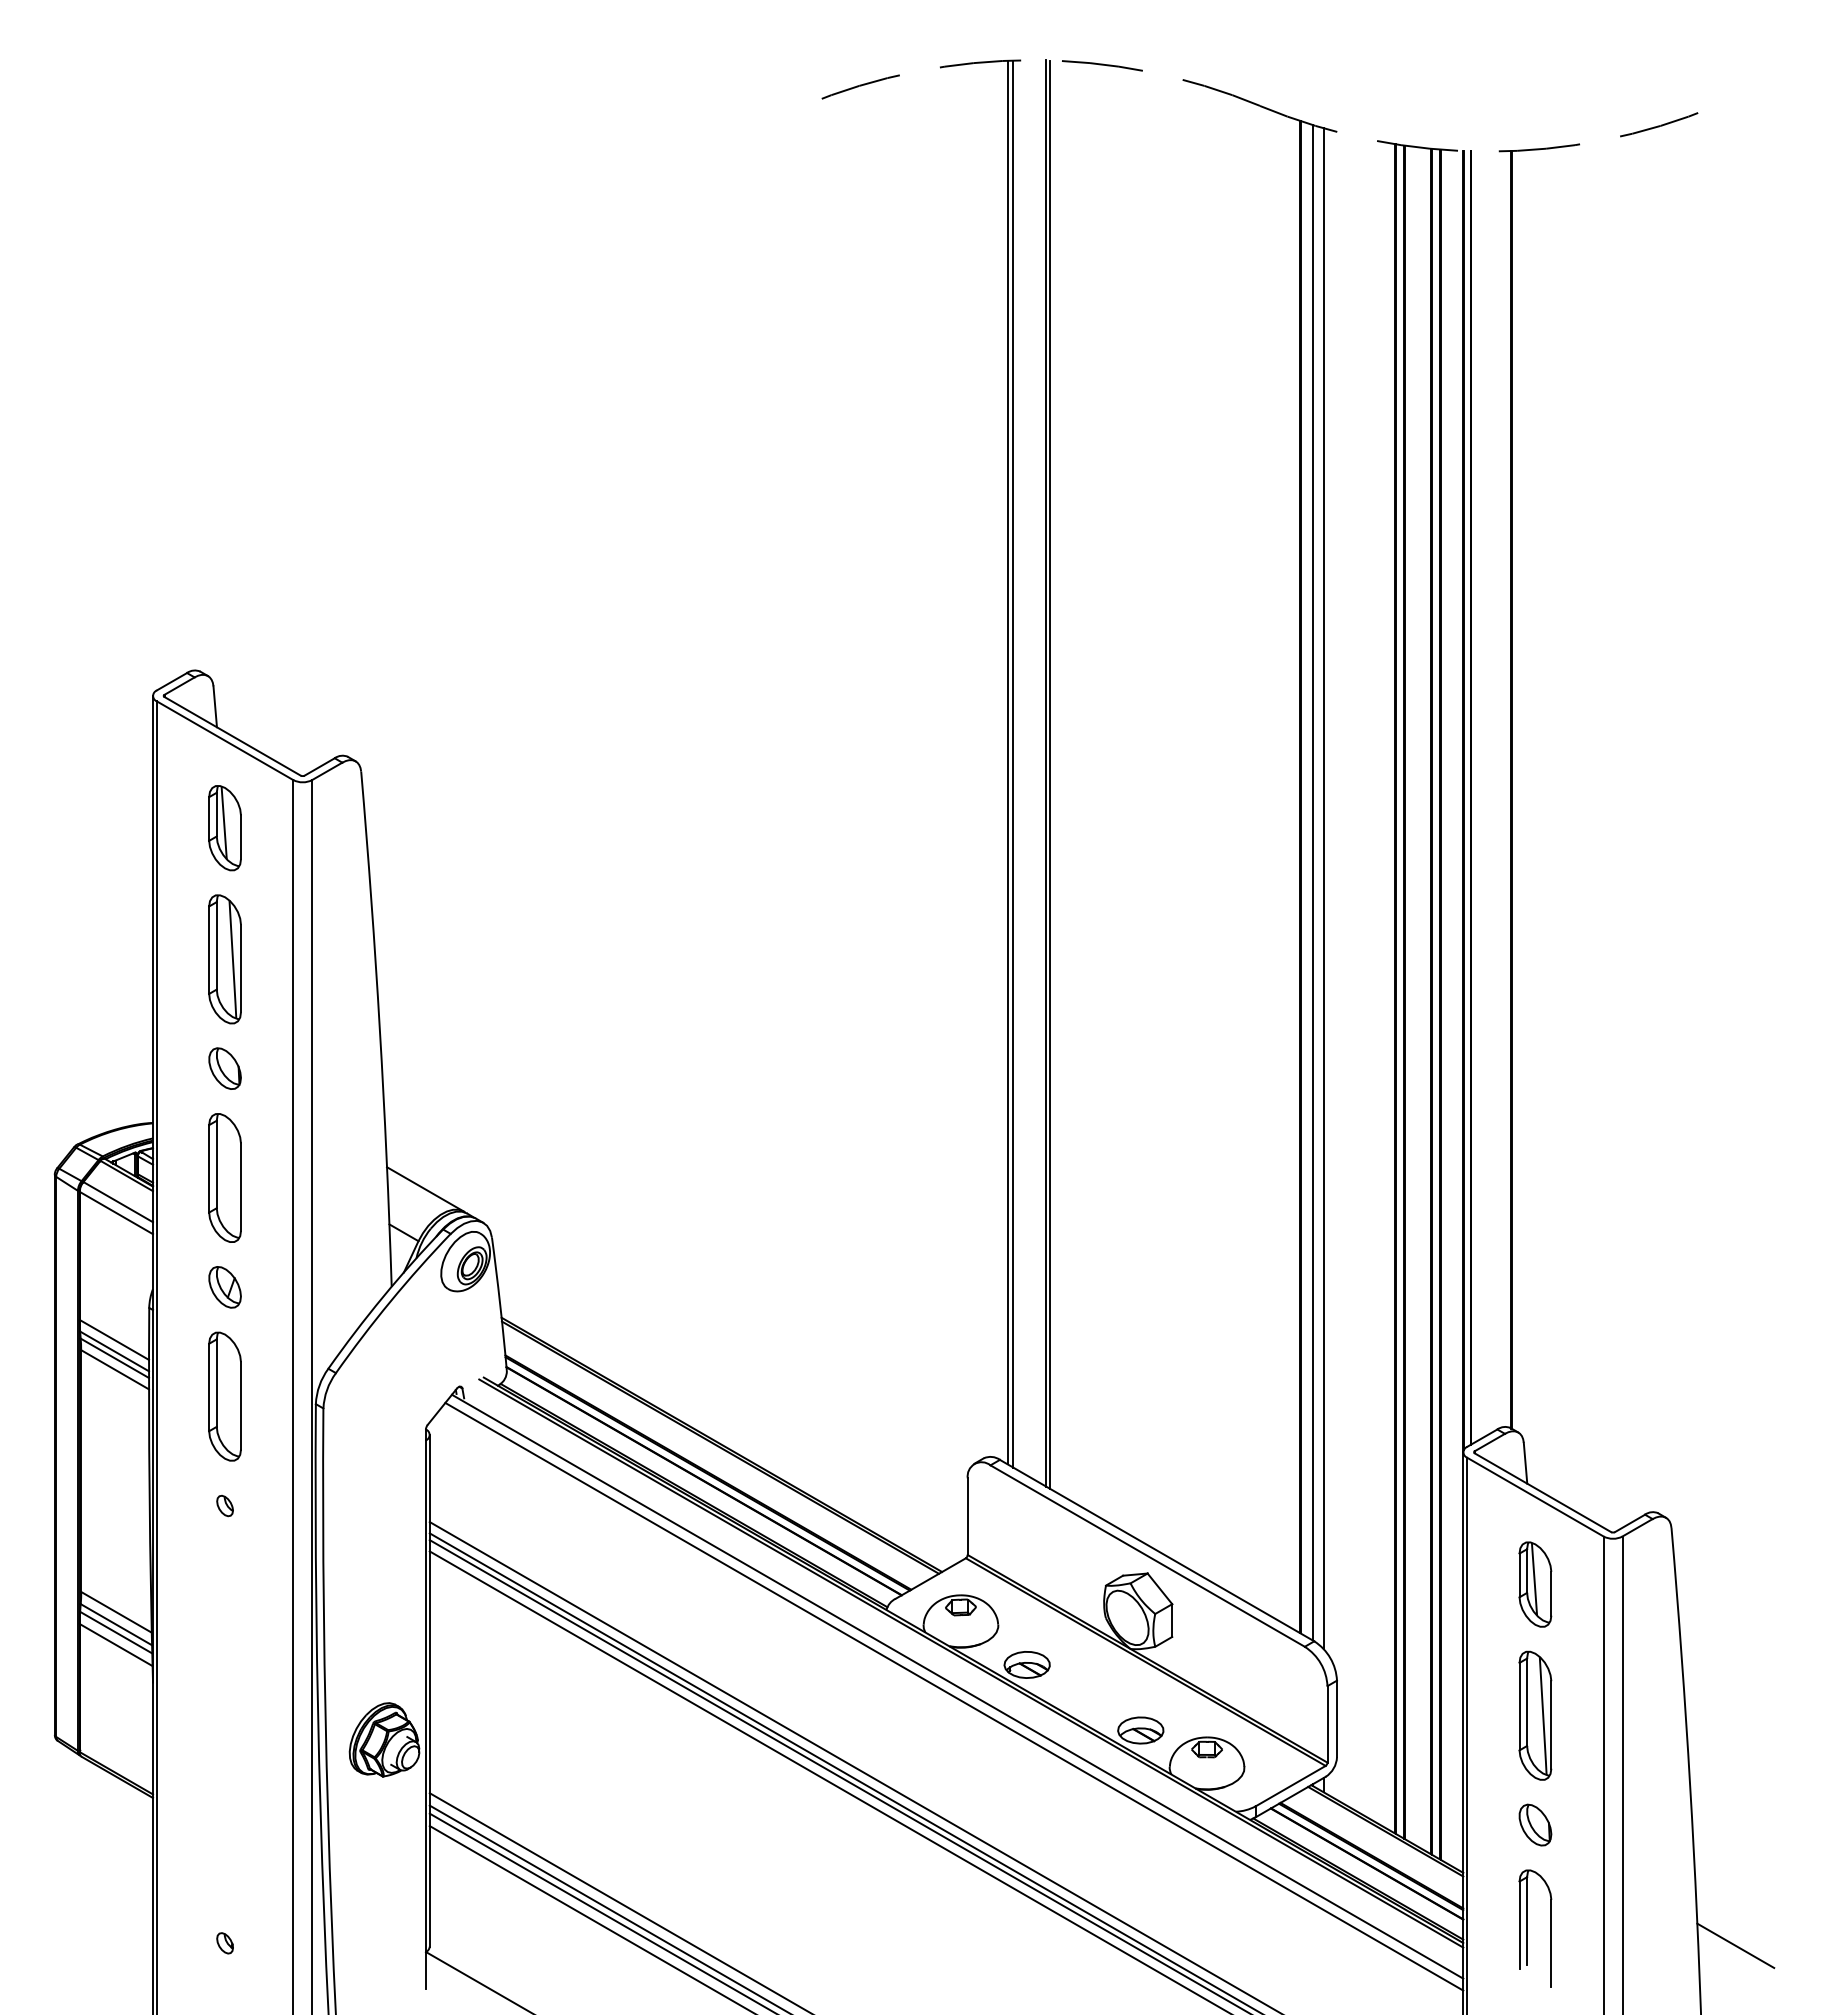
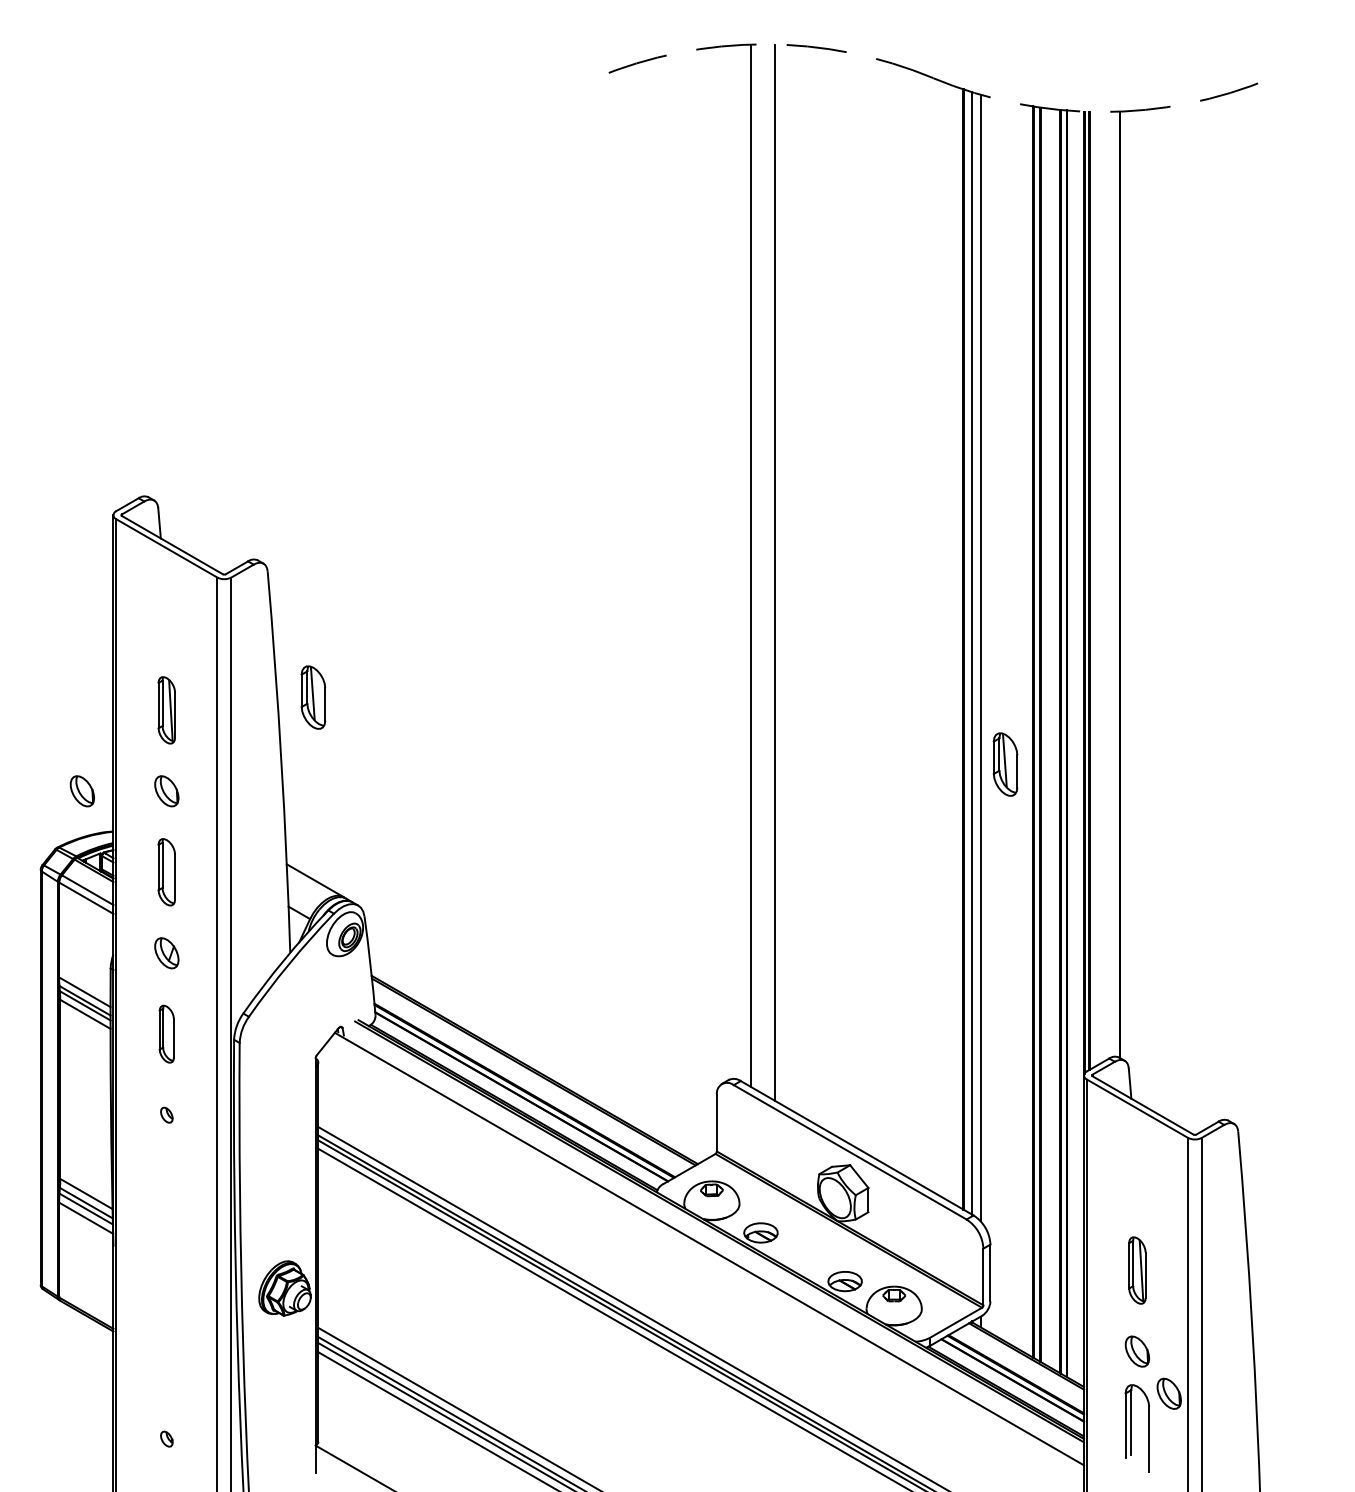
line: (1007, 762) -> (746, 564), removed
line: (1049, 774) -> (777, 573), removed
part: (224, 828) -> (313, 697), moved
part: (224, 959) -> (166, 710), size x0.7
part: (110, 1068) -> (81, 791), added
part: (224, 1177) -> (166, 871), size x0.7
part: (224, 1396) -> (166, 1034), size x0.6
part: (1535, 1584) -> (1005, 764), moved
line: (954, 1696) -> (707, 1256), removed
part: (1535, 1715) -> (1137, 1270), size x0.7
part: (1578, 1881) -> (1169, 1393), added
line: (1735, 1945) -> (1285, 1440), removed

